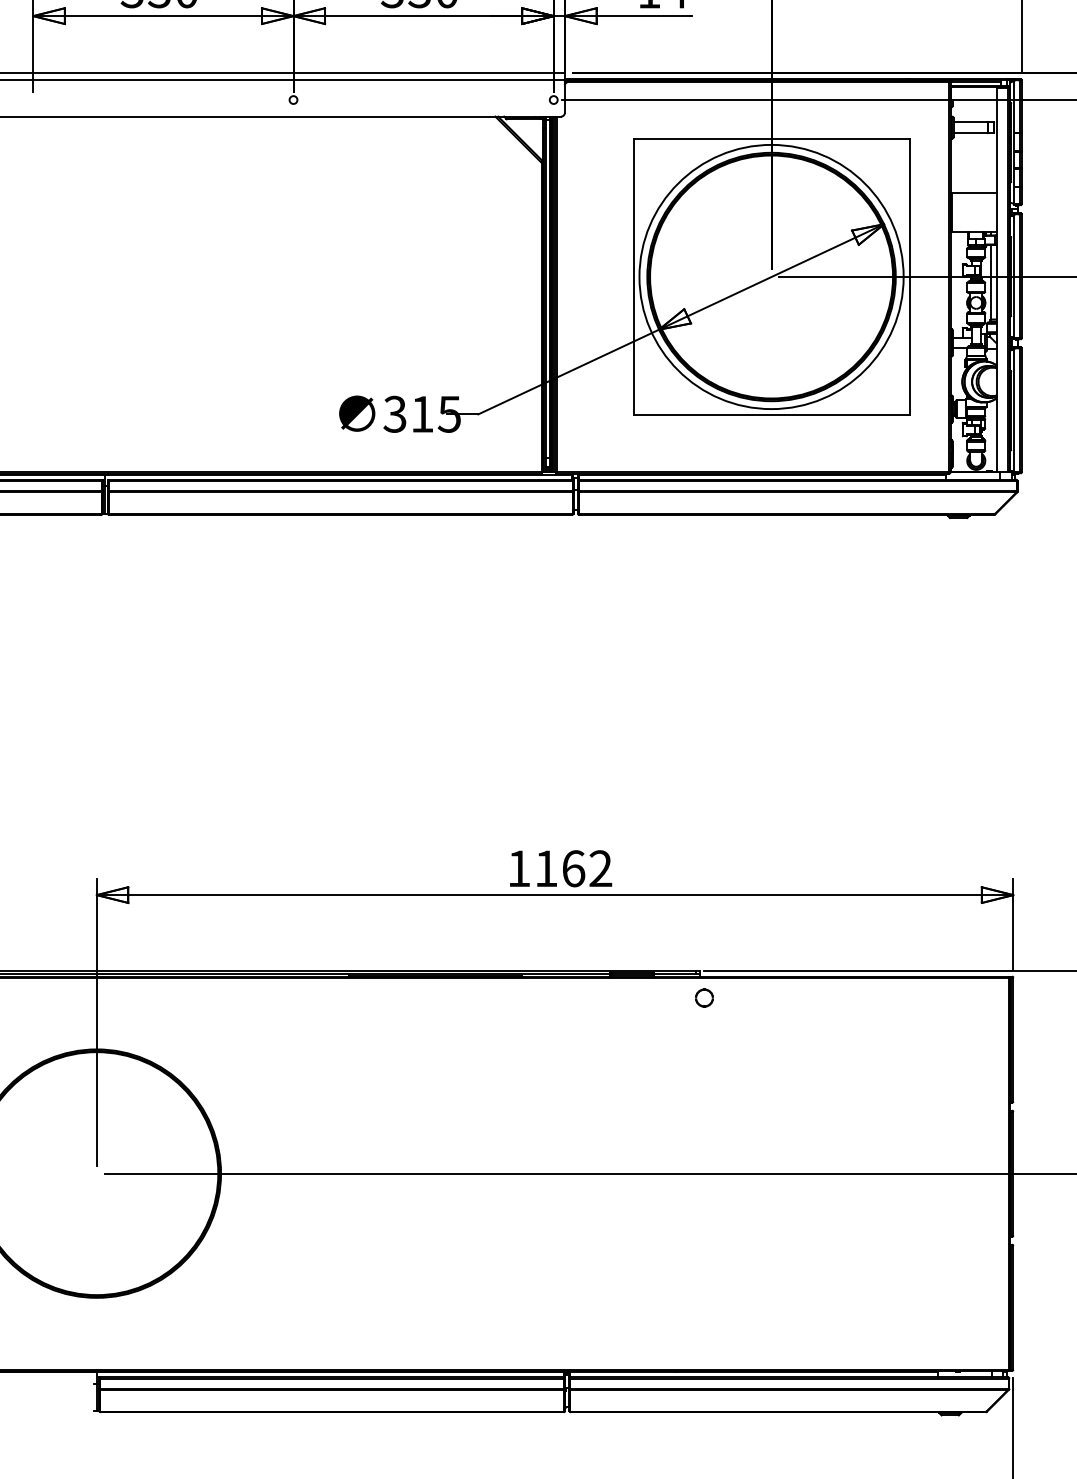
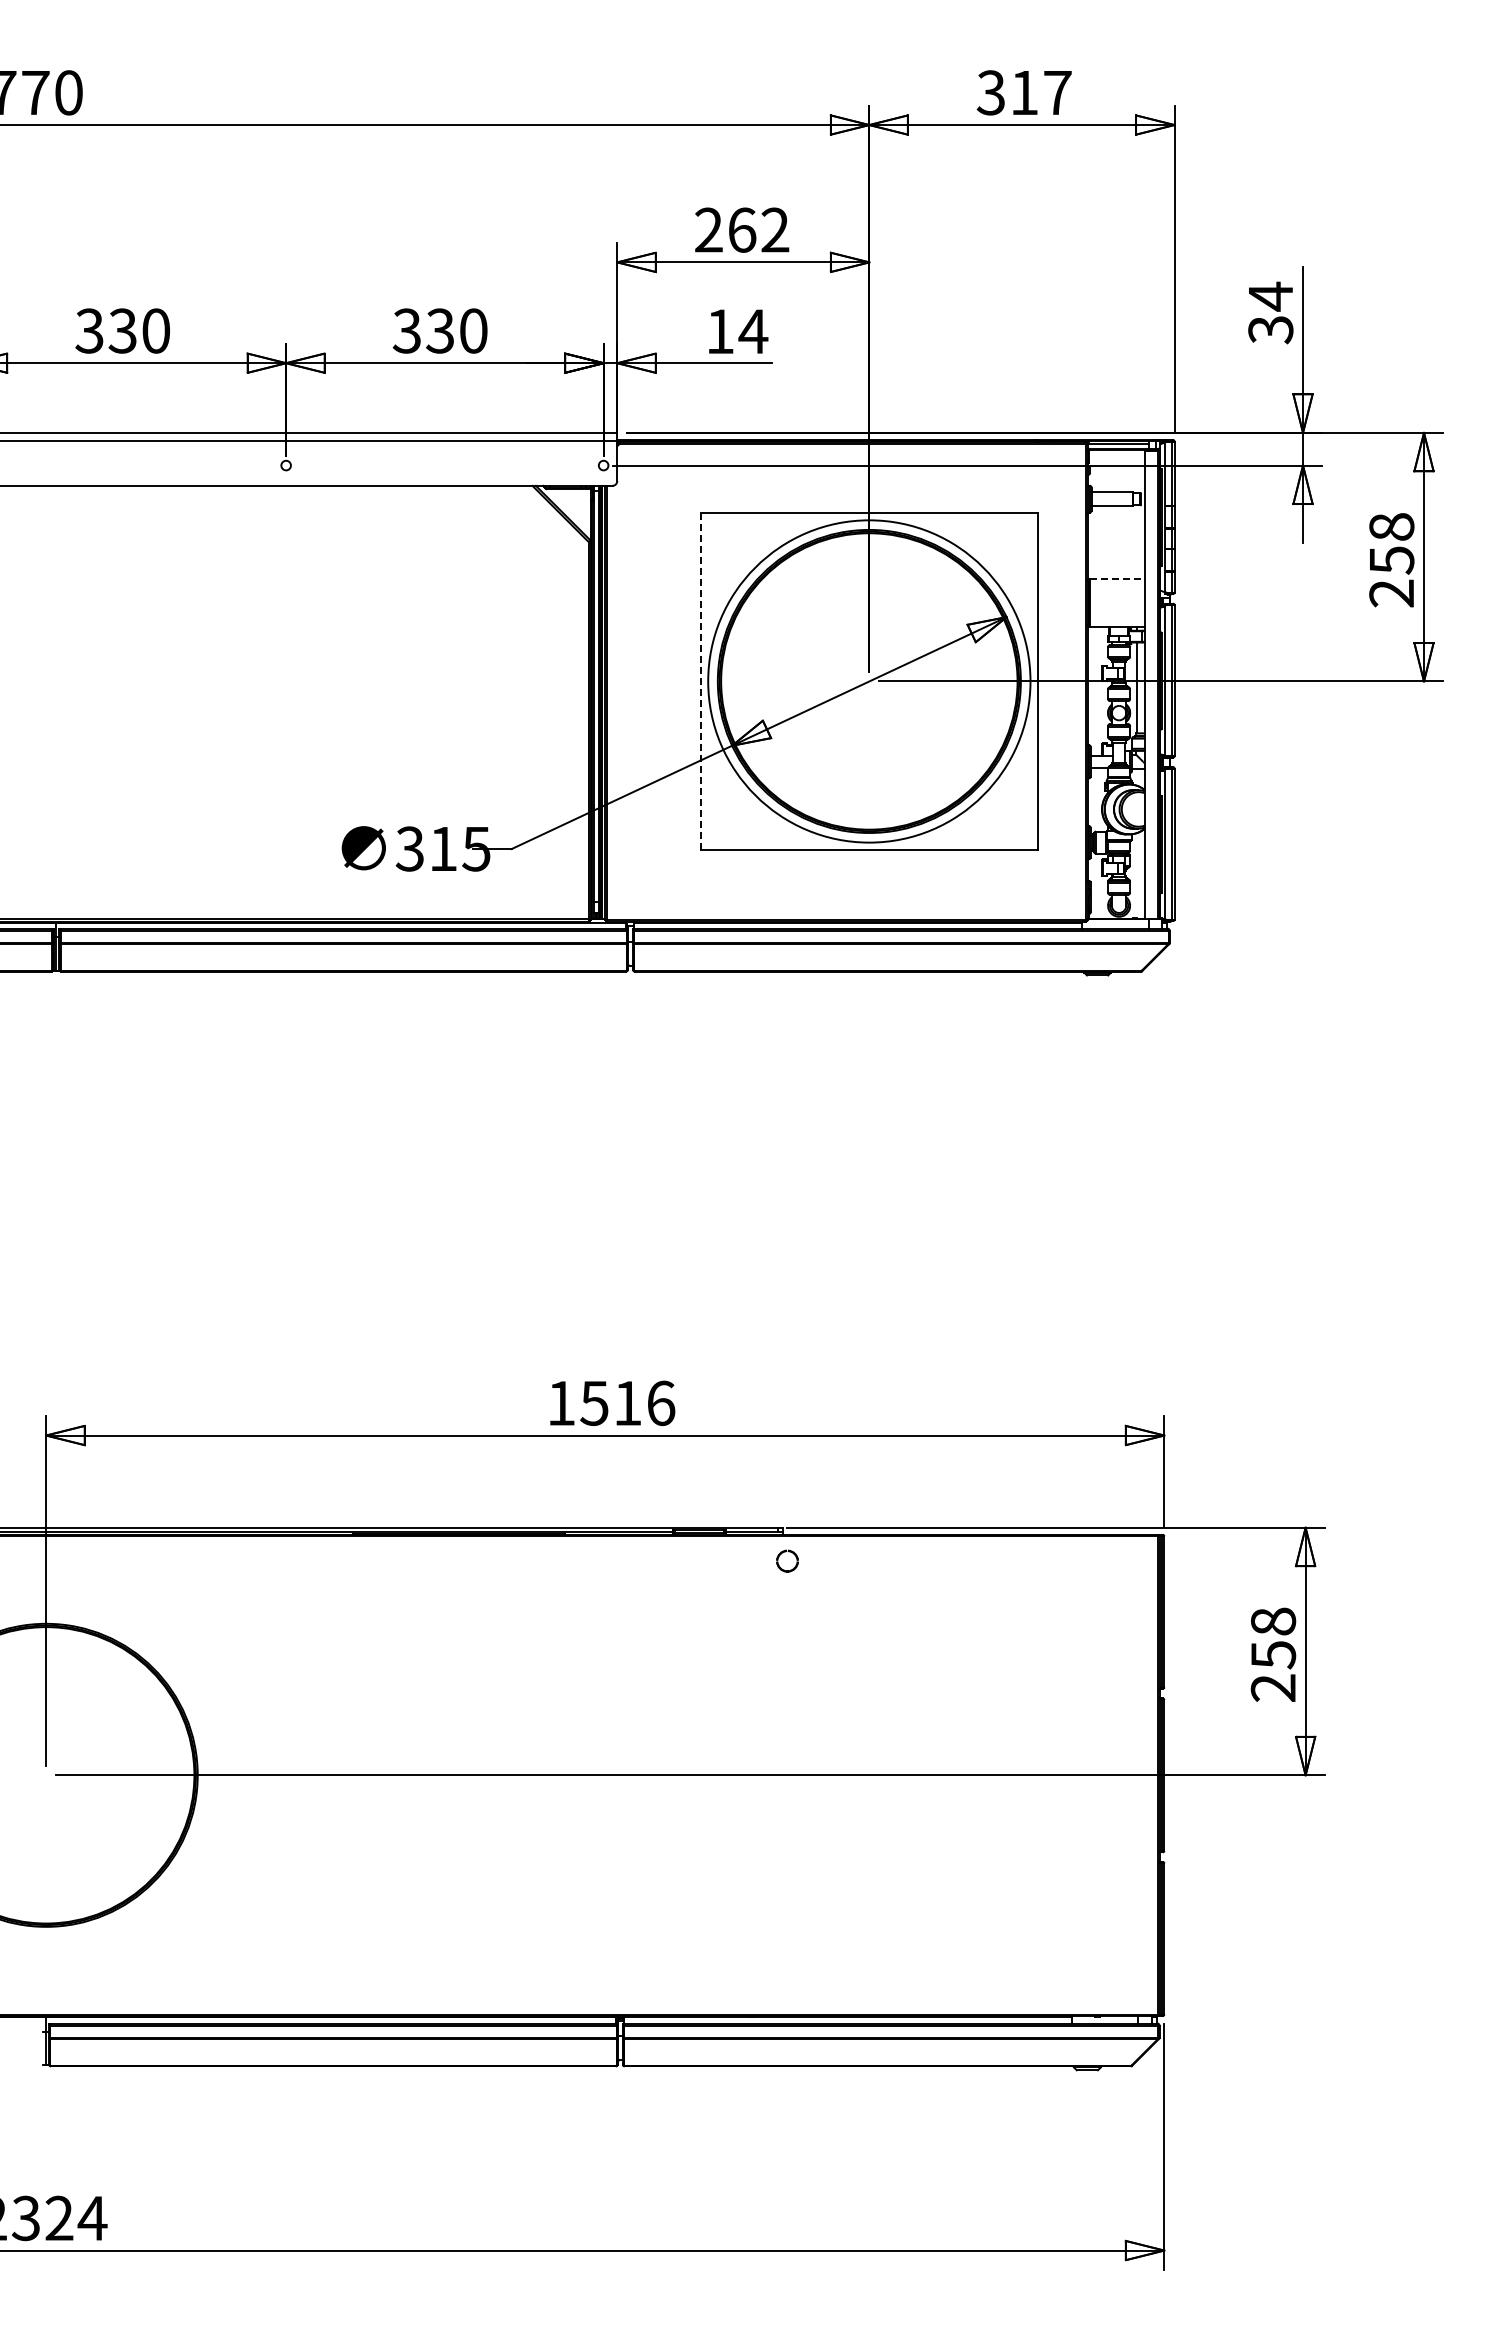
line: (974, 192) -> (1117, 578), solid -> dashed
line: (633, 276) -> (701, 680), solid -> dashed
text: (573, 868) -> (627, 1403), 1162 -> 1516

